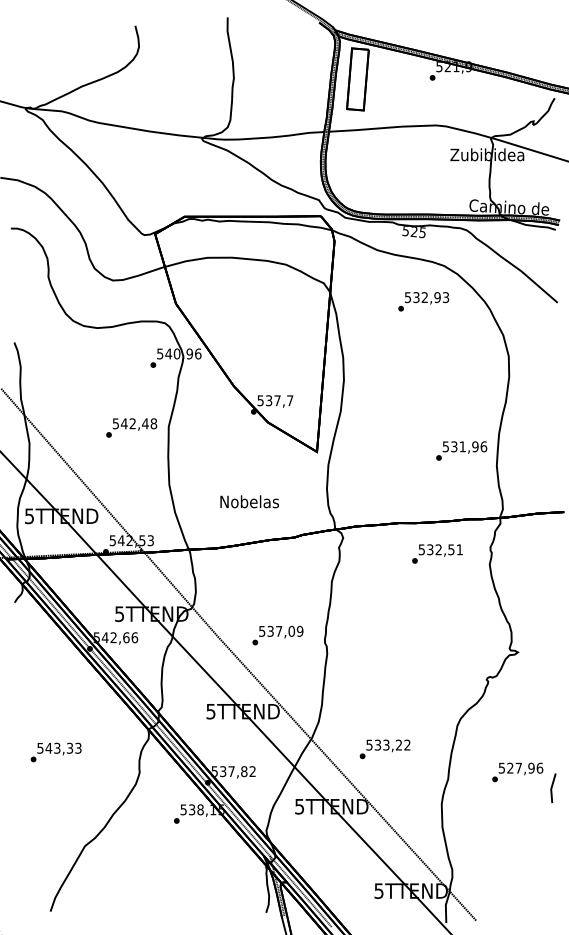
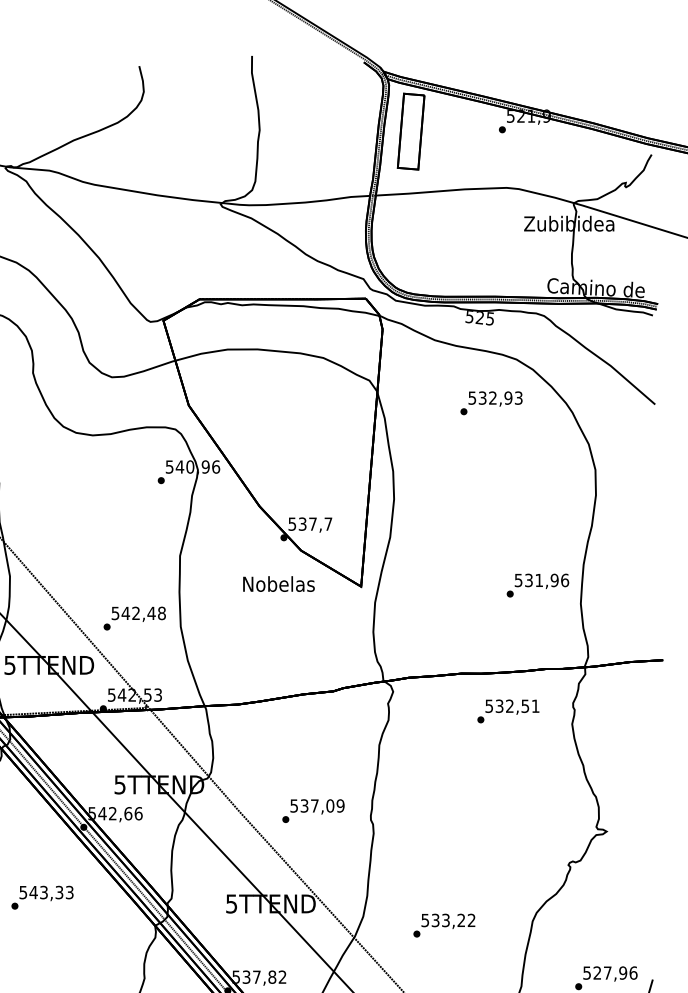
text: (131, 427) -> (134, 617), moved
text: (249, 501) -> (278, 583), moved
text: (384, 749) -> (443, 925), moved
text: (55, 752) -> (41, 897), moved

